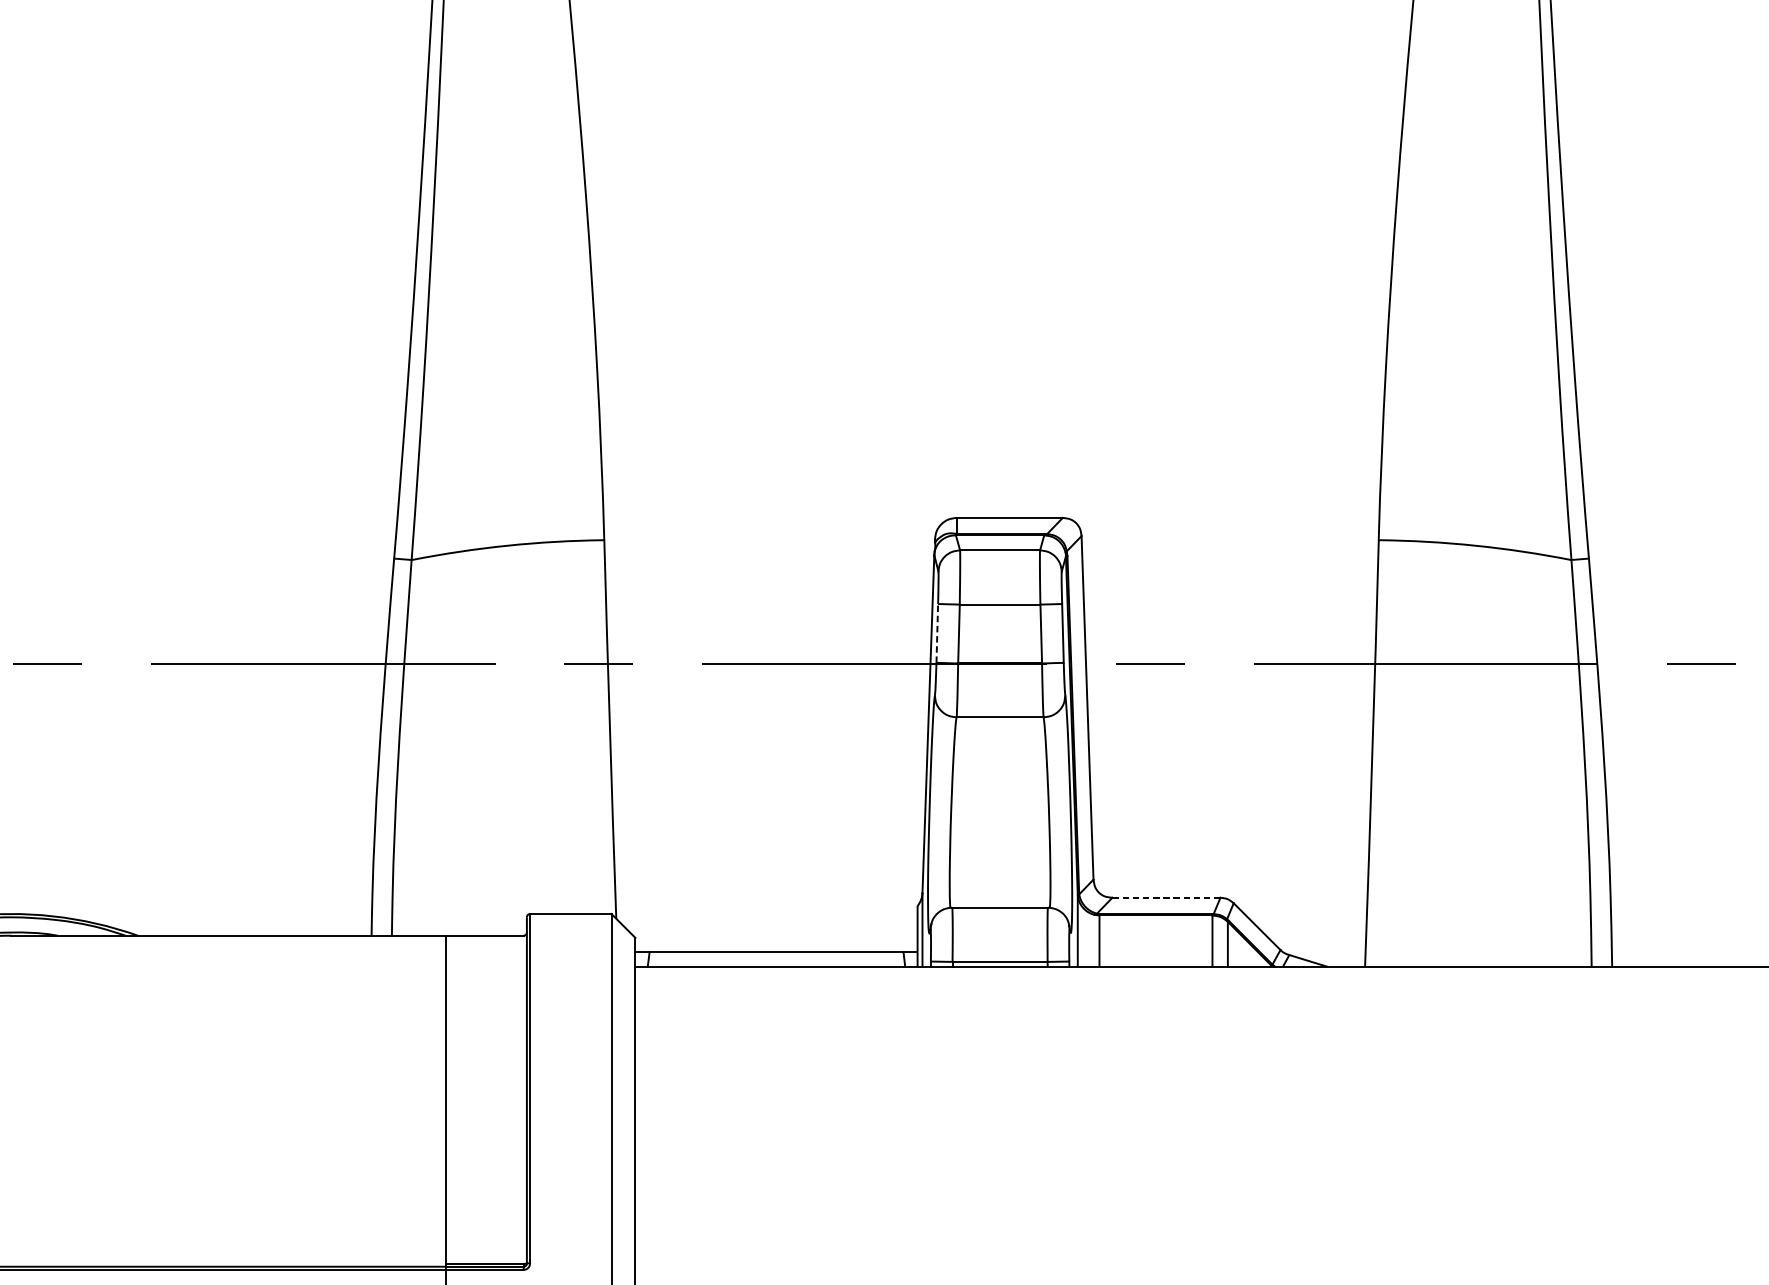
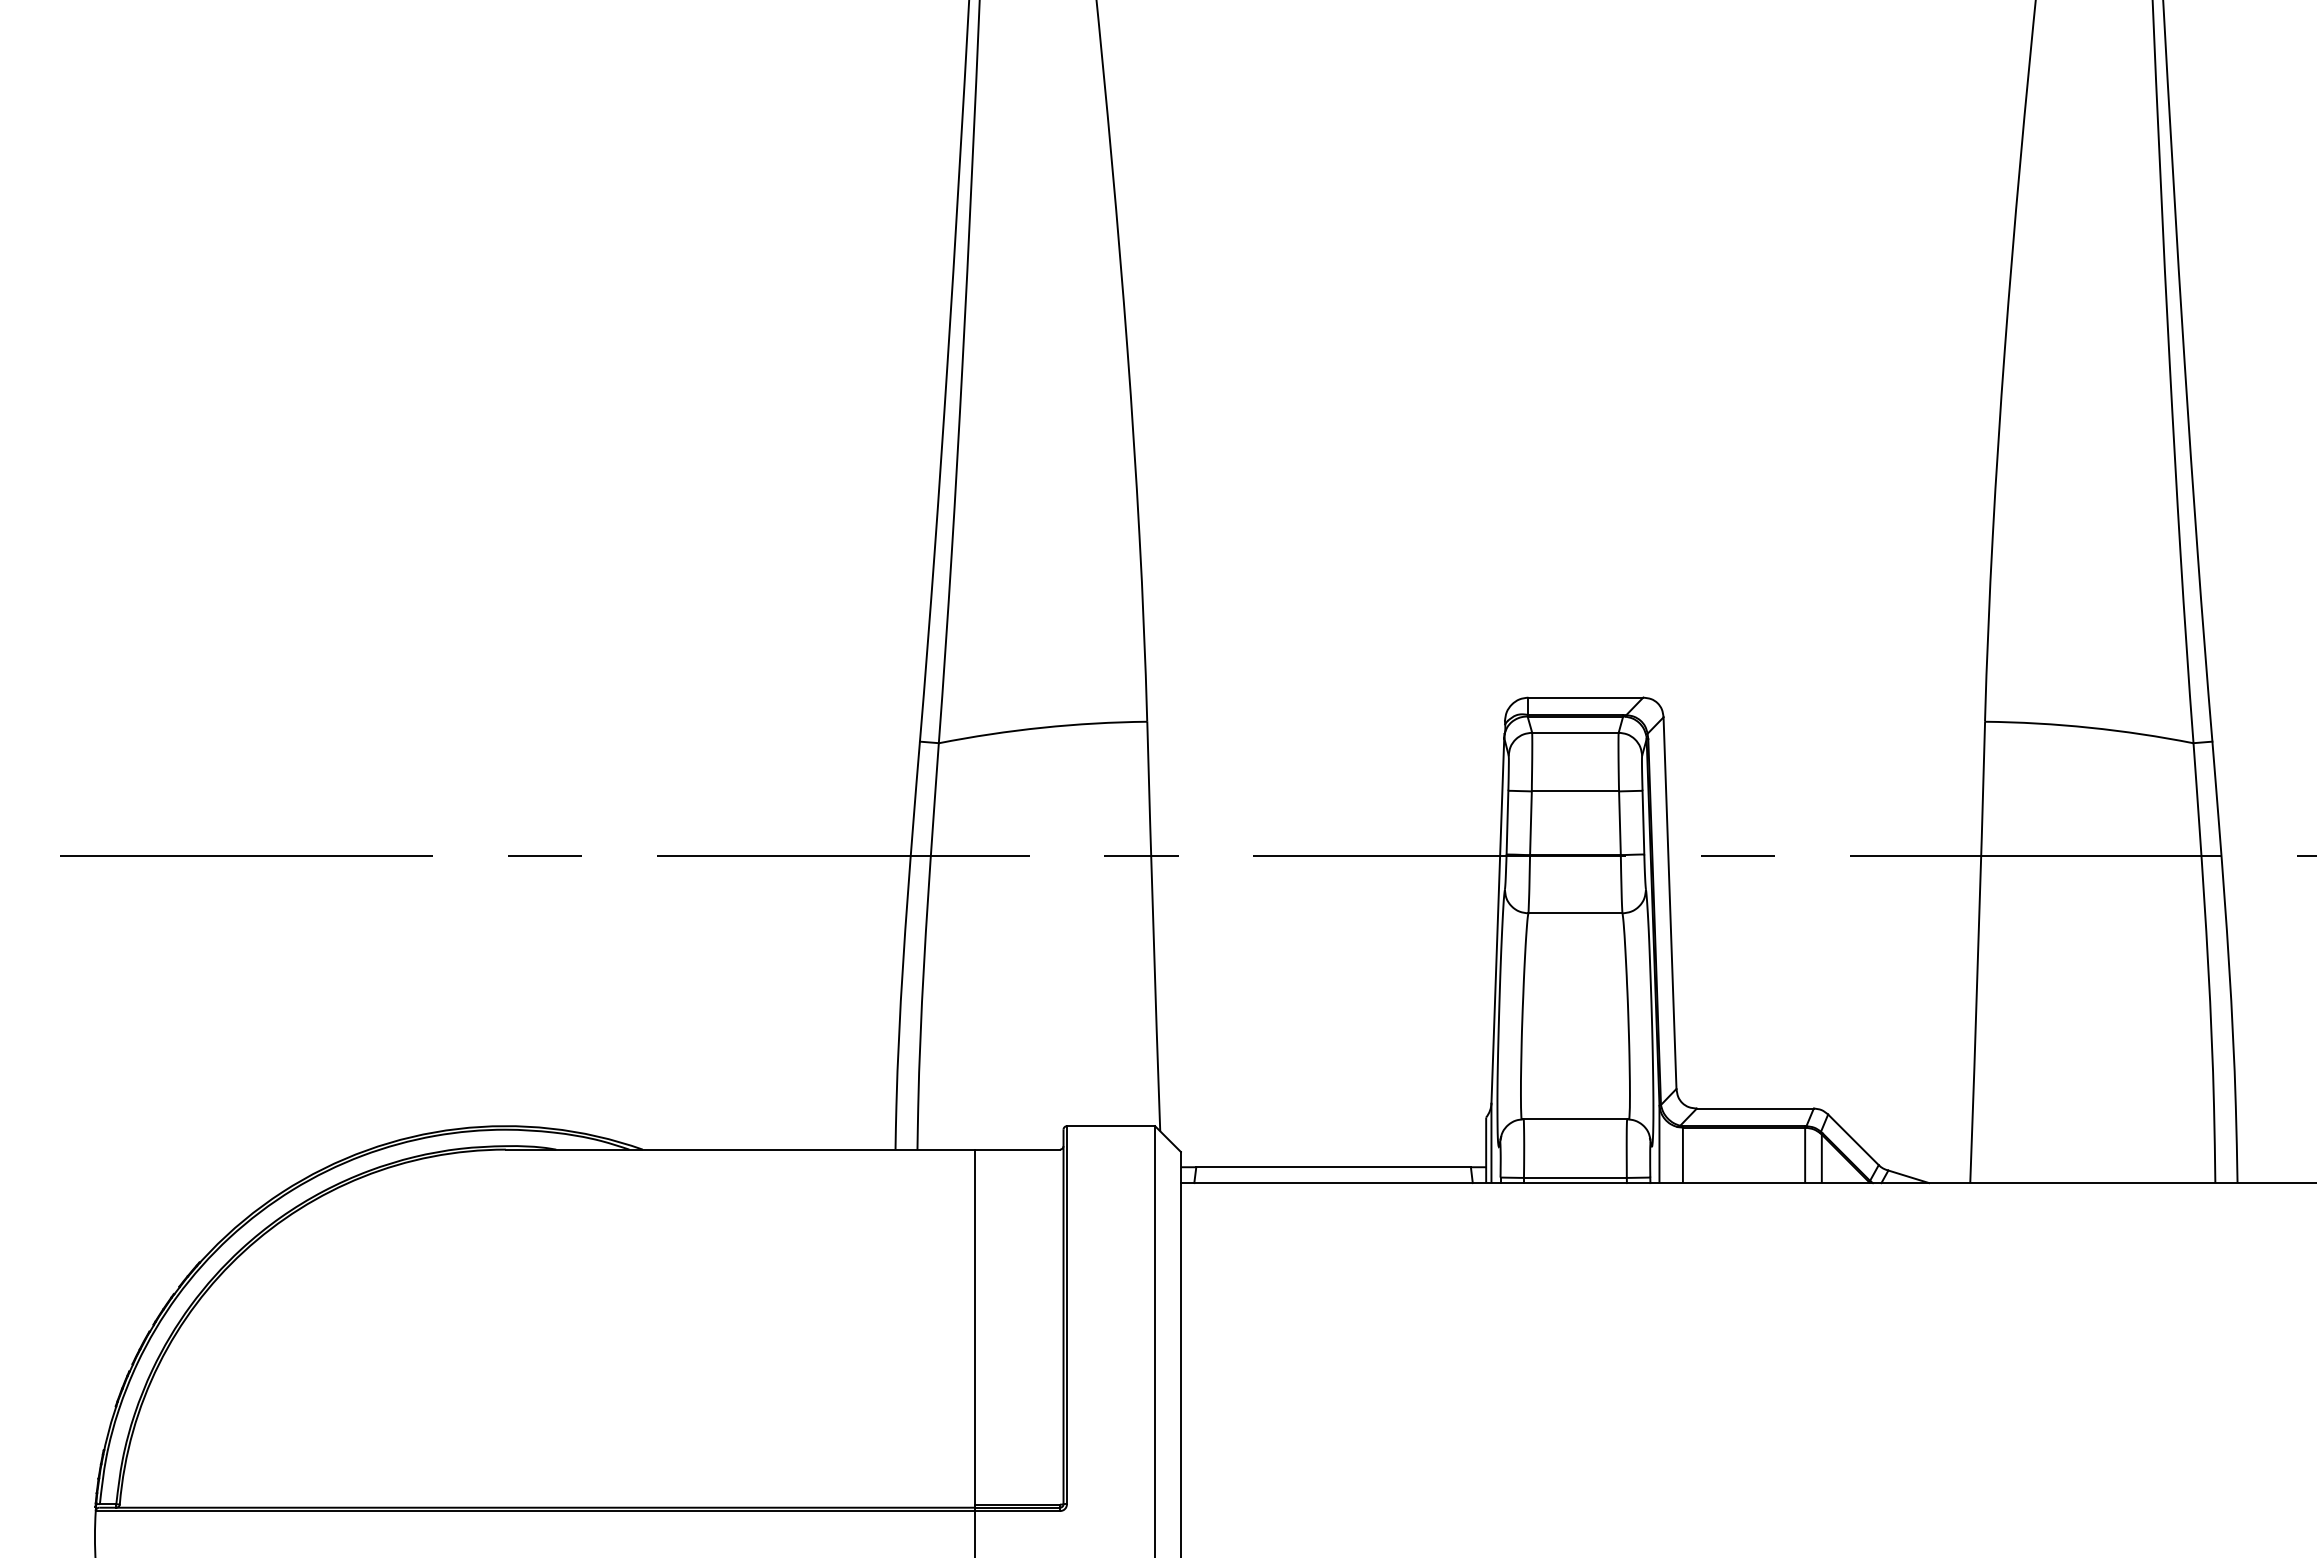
line: (937, 633) -> (1507, 822), dashed -> solid
line: (1166, 897) -> (1755, 1108), dashed -> solid

